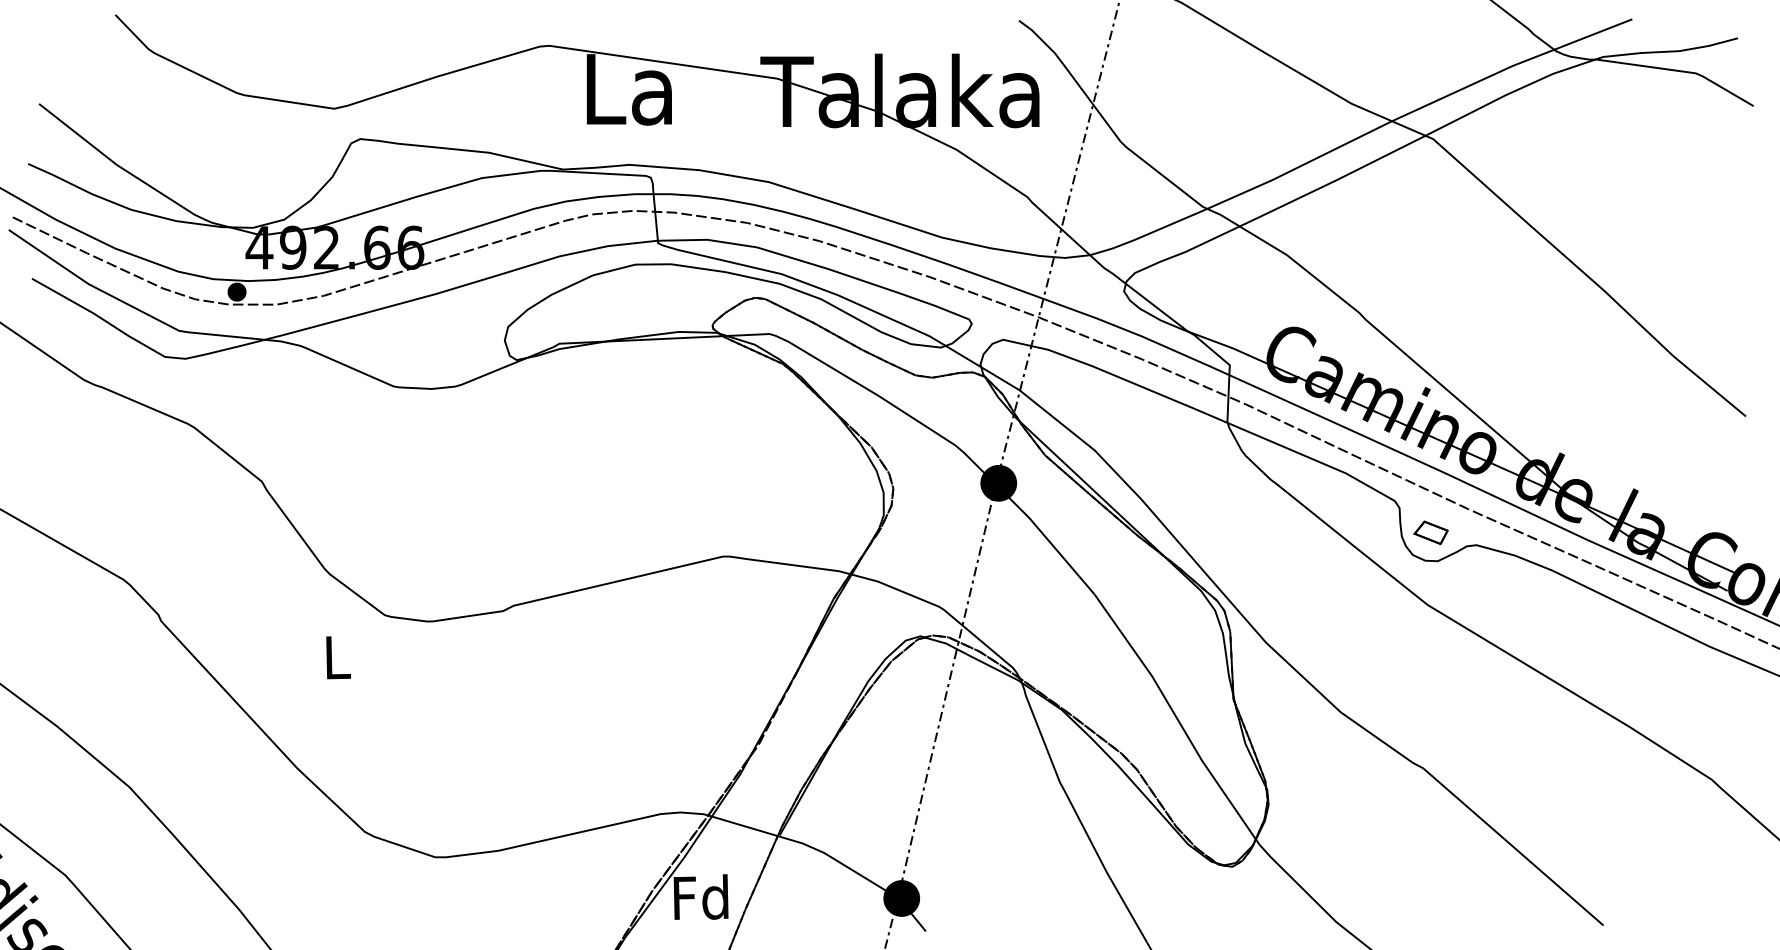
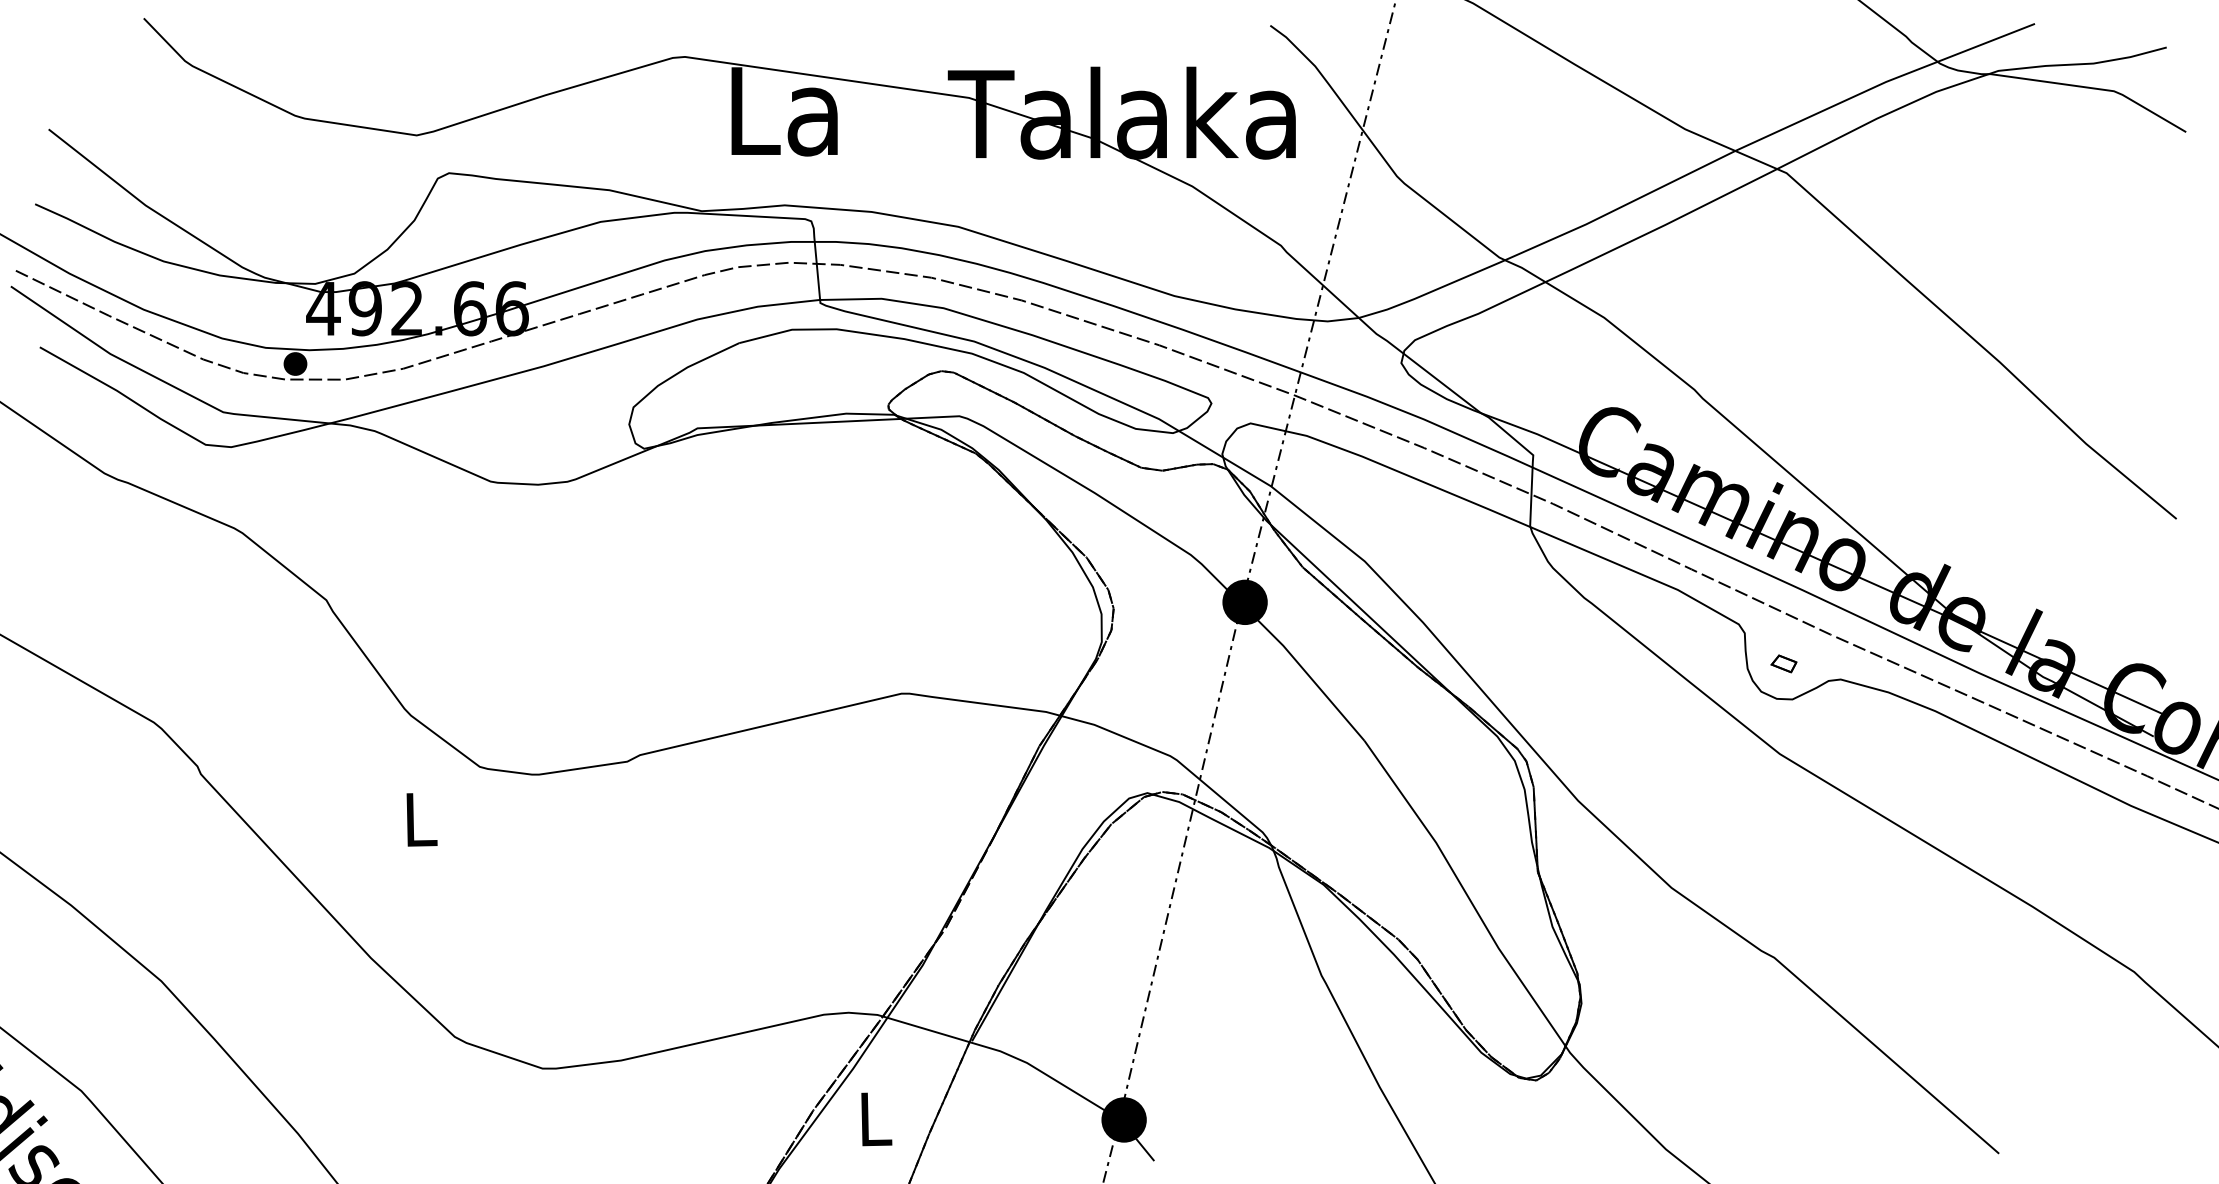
part: (1430, 532) -> (1783, 663), size x0.6
text: (700, 896) -> (873, 1117), Fd -> L

